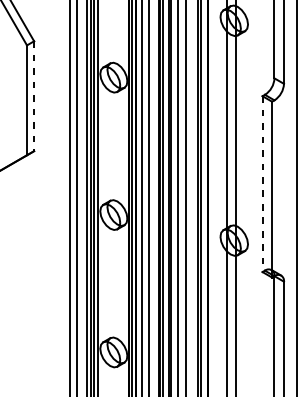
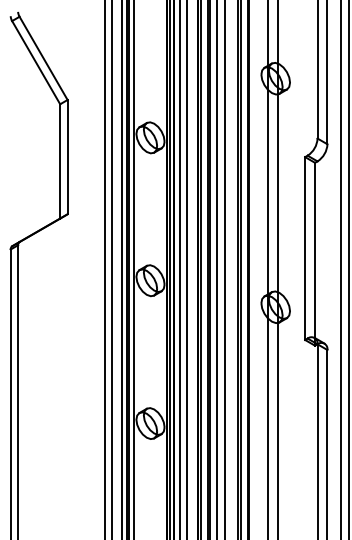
line: (34, 96) -> (67, 157), dashed -> solid
line: (262, 185) -> (305, 249), dashed -> solid

